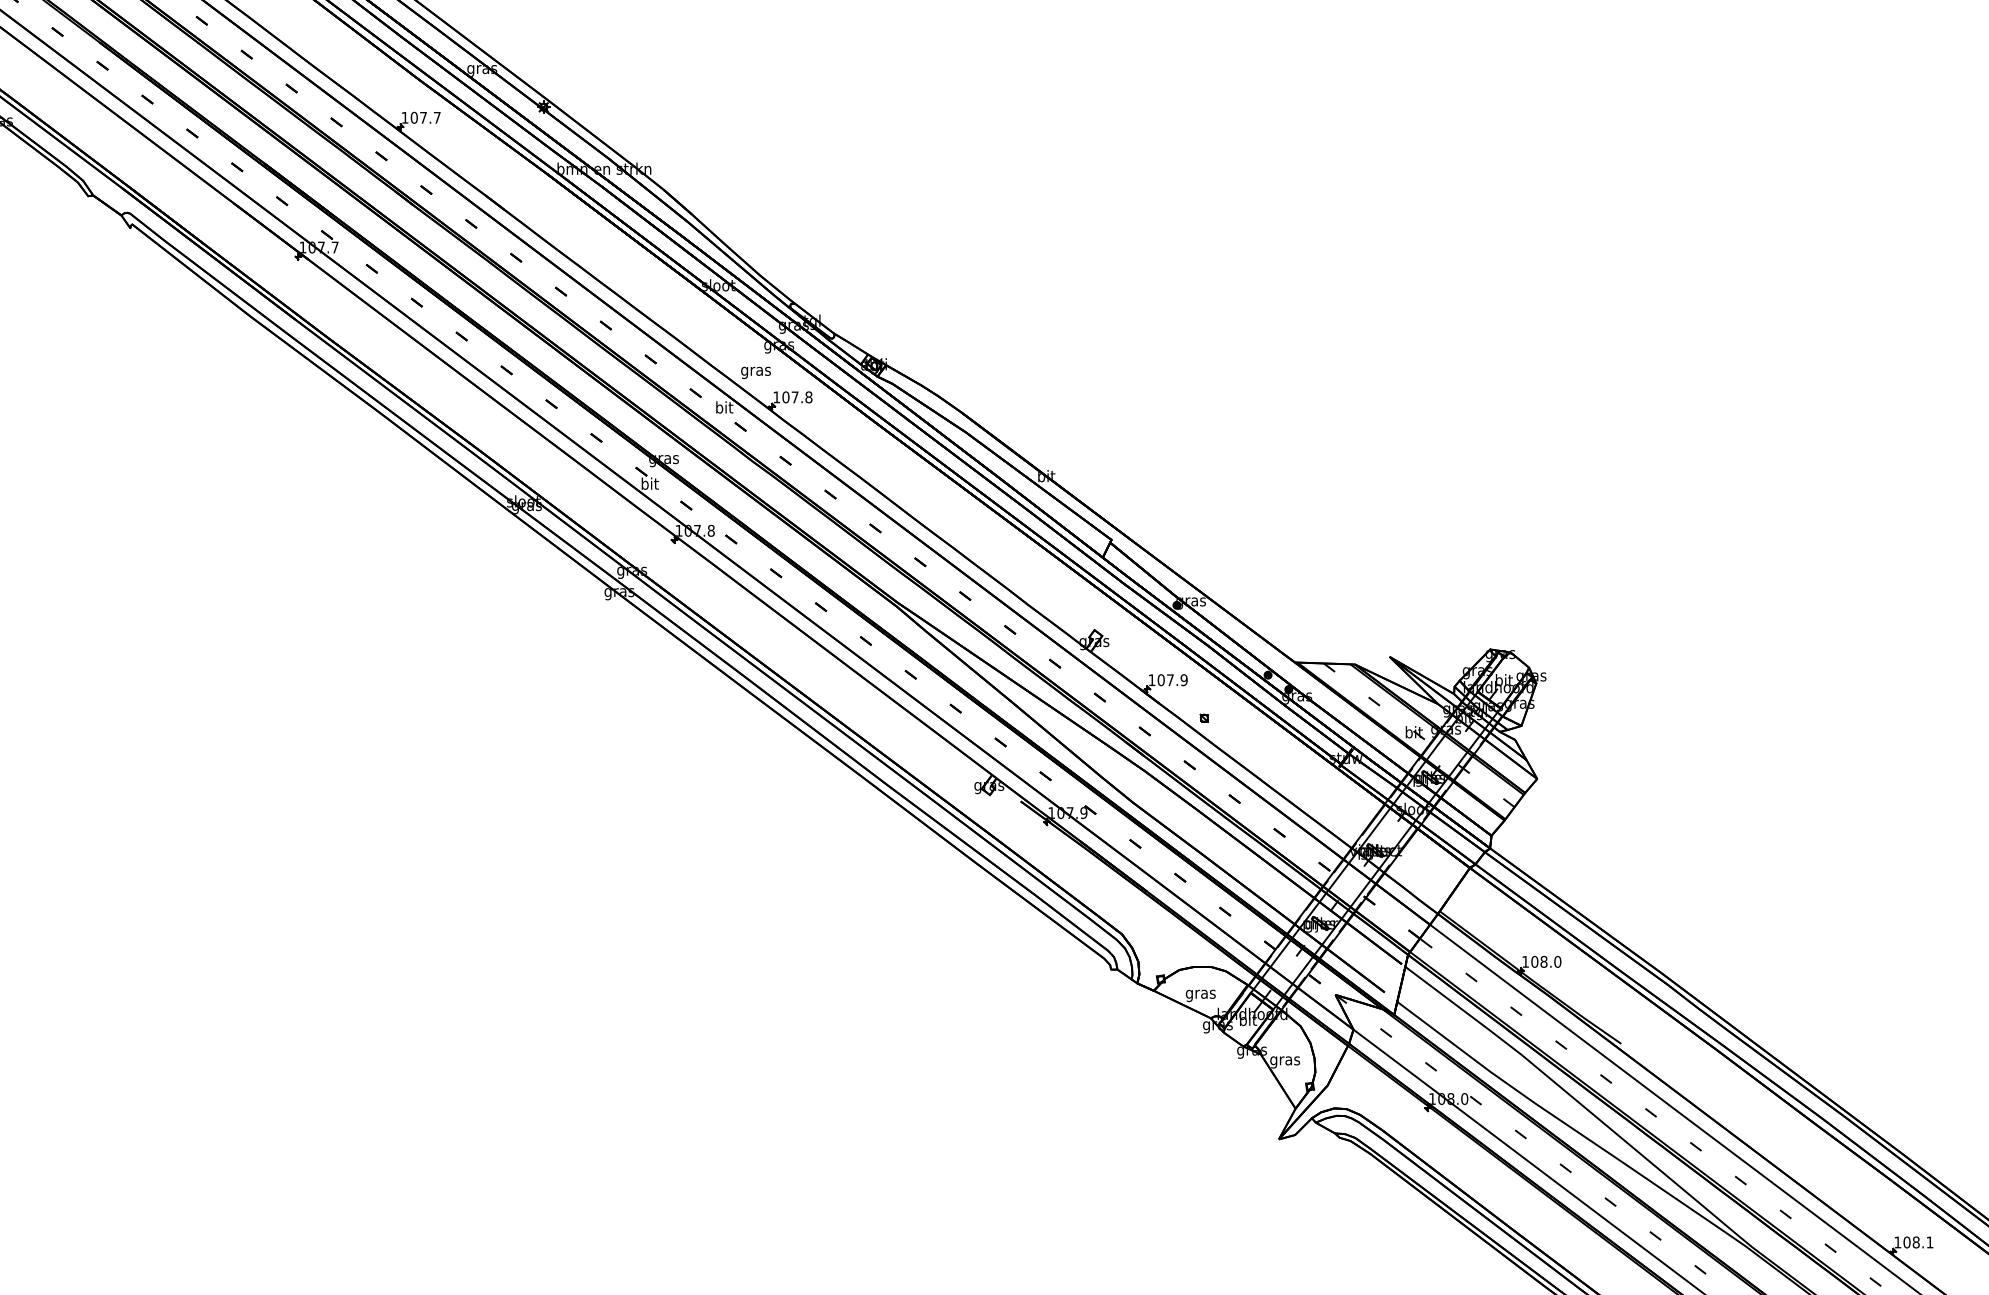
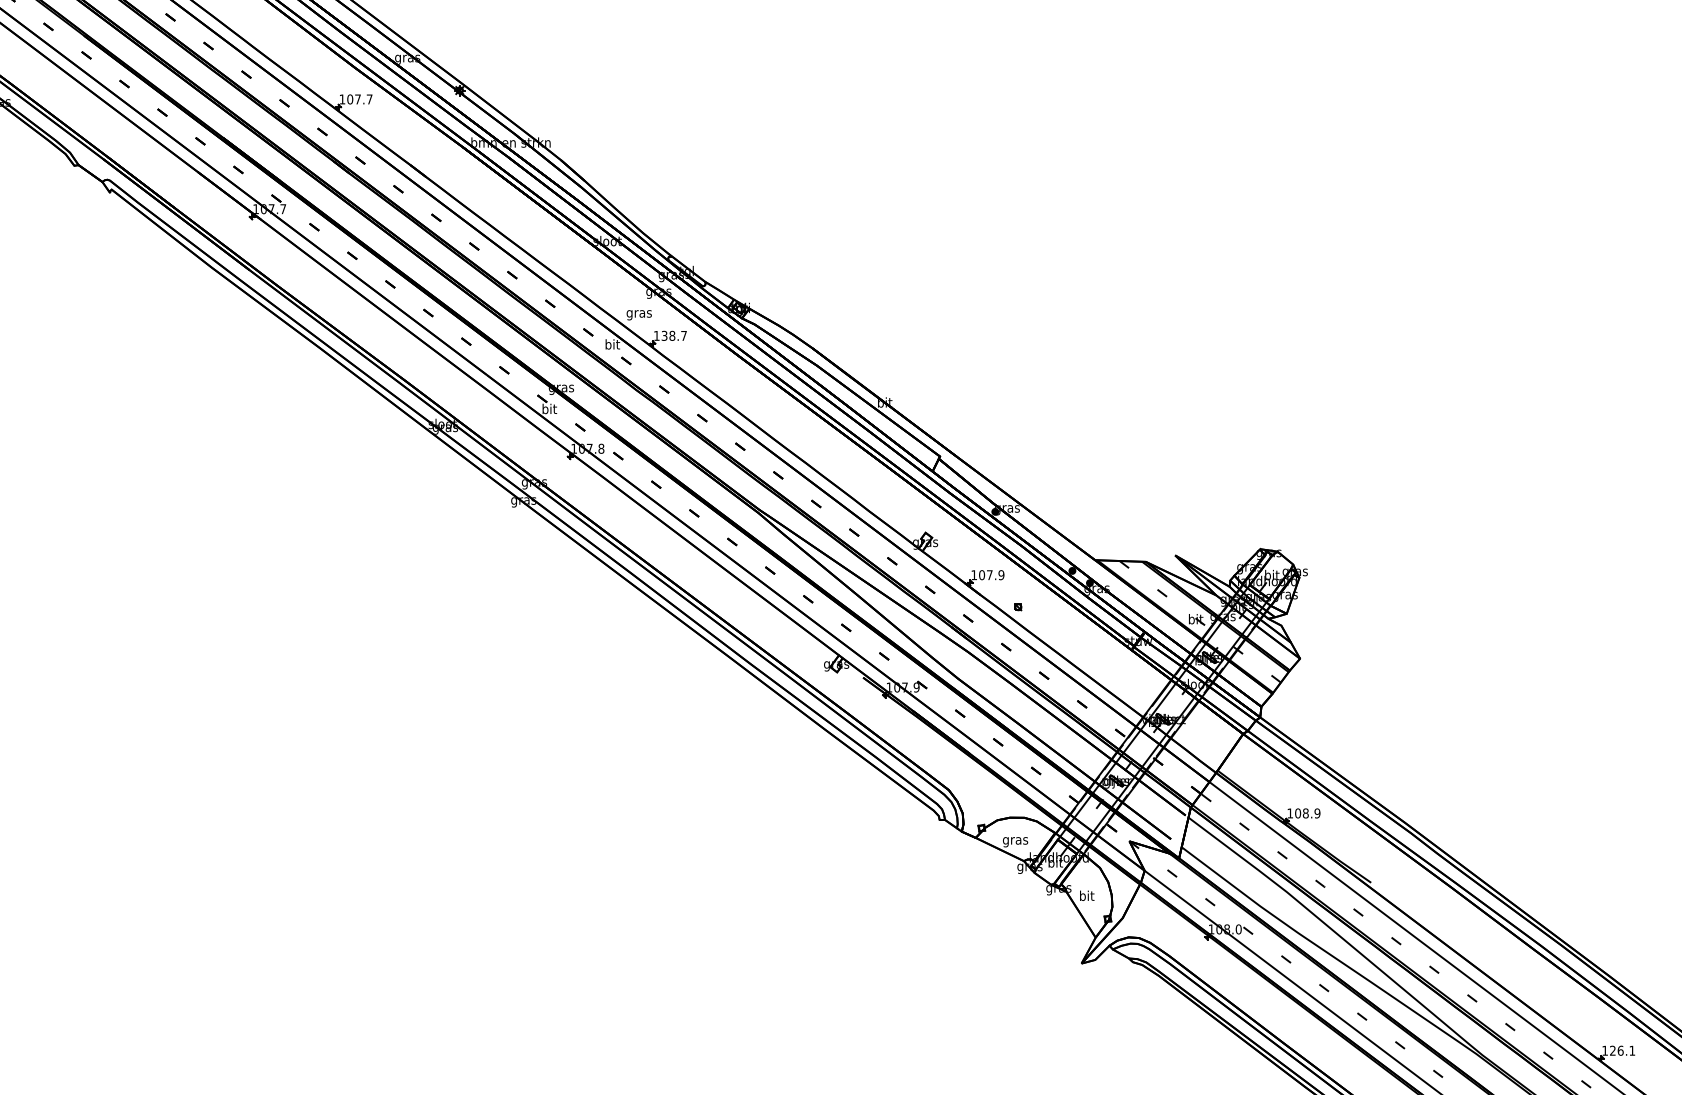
text: (797, 397) -> (674, 336), 107.8 -> 138.7
text: (1557, 961) -> (1317, 813), 108.0 -> 108.9
text: (1285, 1060) -> (1087, 896), gras -> bit
text: (1911, 1242) -> (1616, 1050), 108.1 -> 126.1

